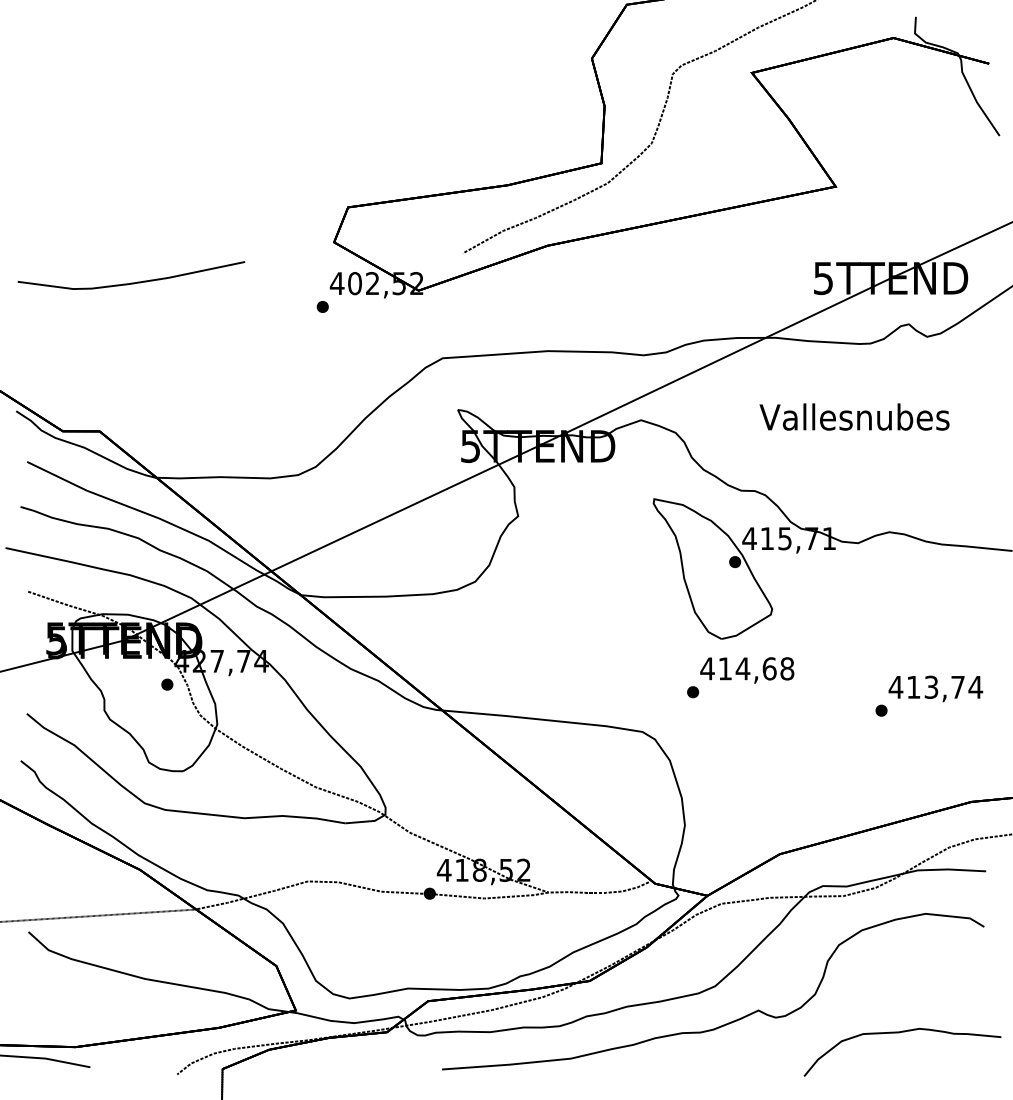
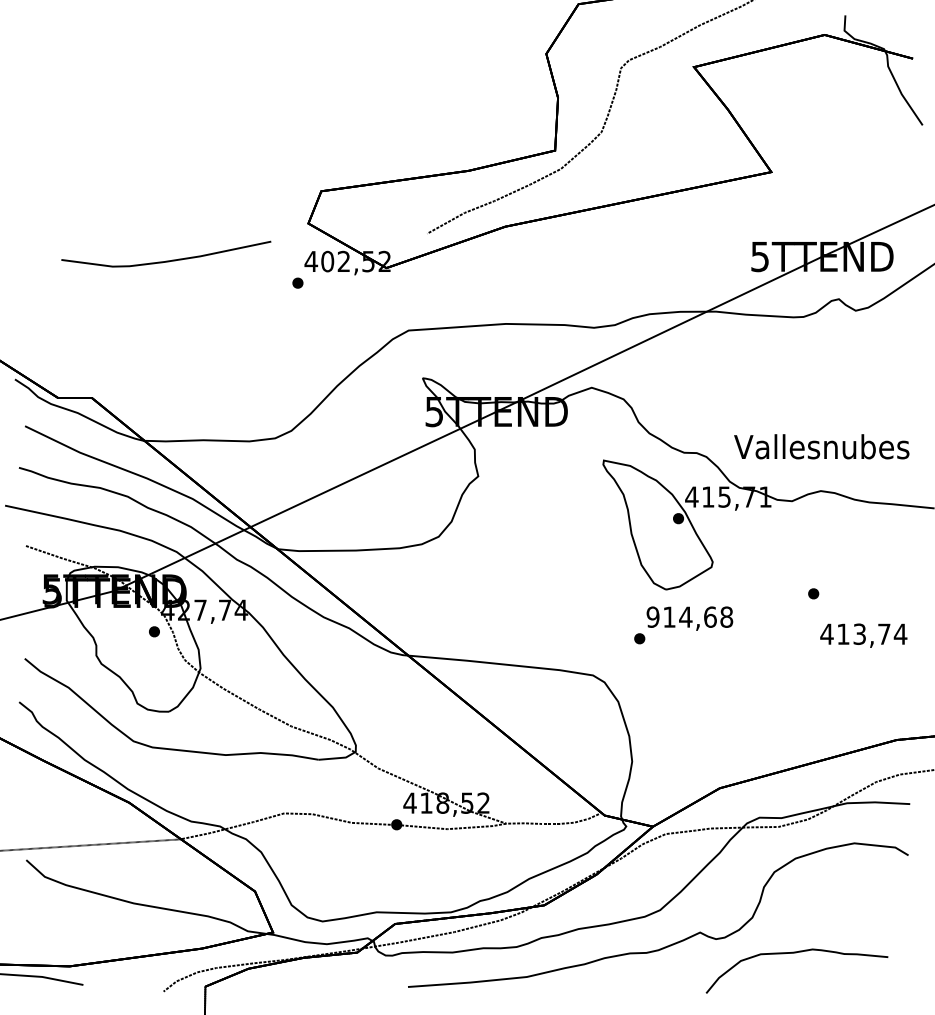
curve: (131, 282) -> (166, 260), moved
text: (854, 416) -> (821, 446), moved
text: (706, 668) -> (652, 616), 414,68 -> 914,68
part: (881, 710) -> (813, 593), moved
curve: (901, 1033) -> (796, 953), moved

